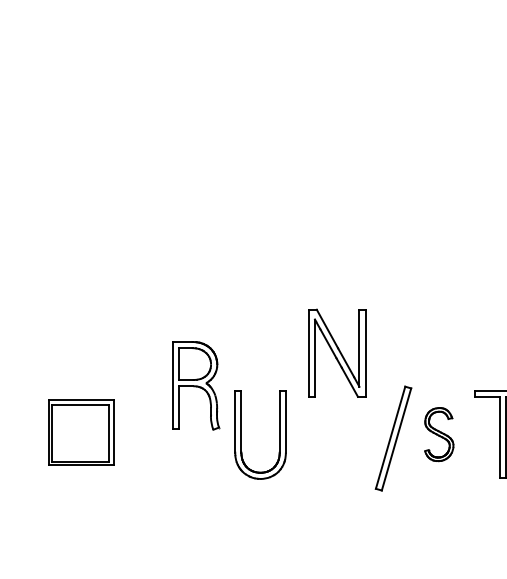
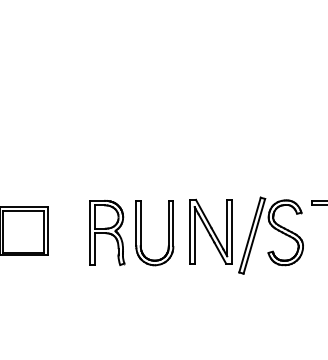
part: (337, 352) -> (211, 231), moved
part: (196, 385) -> (107, 232), moved
part: (438, 434) -> (285, 232), size x1.67

